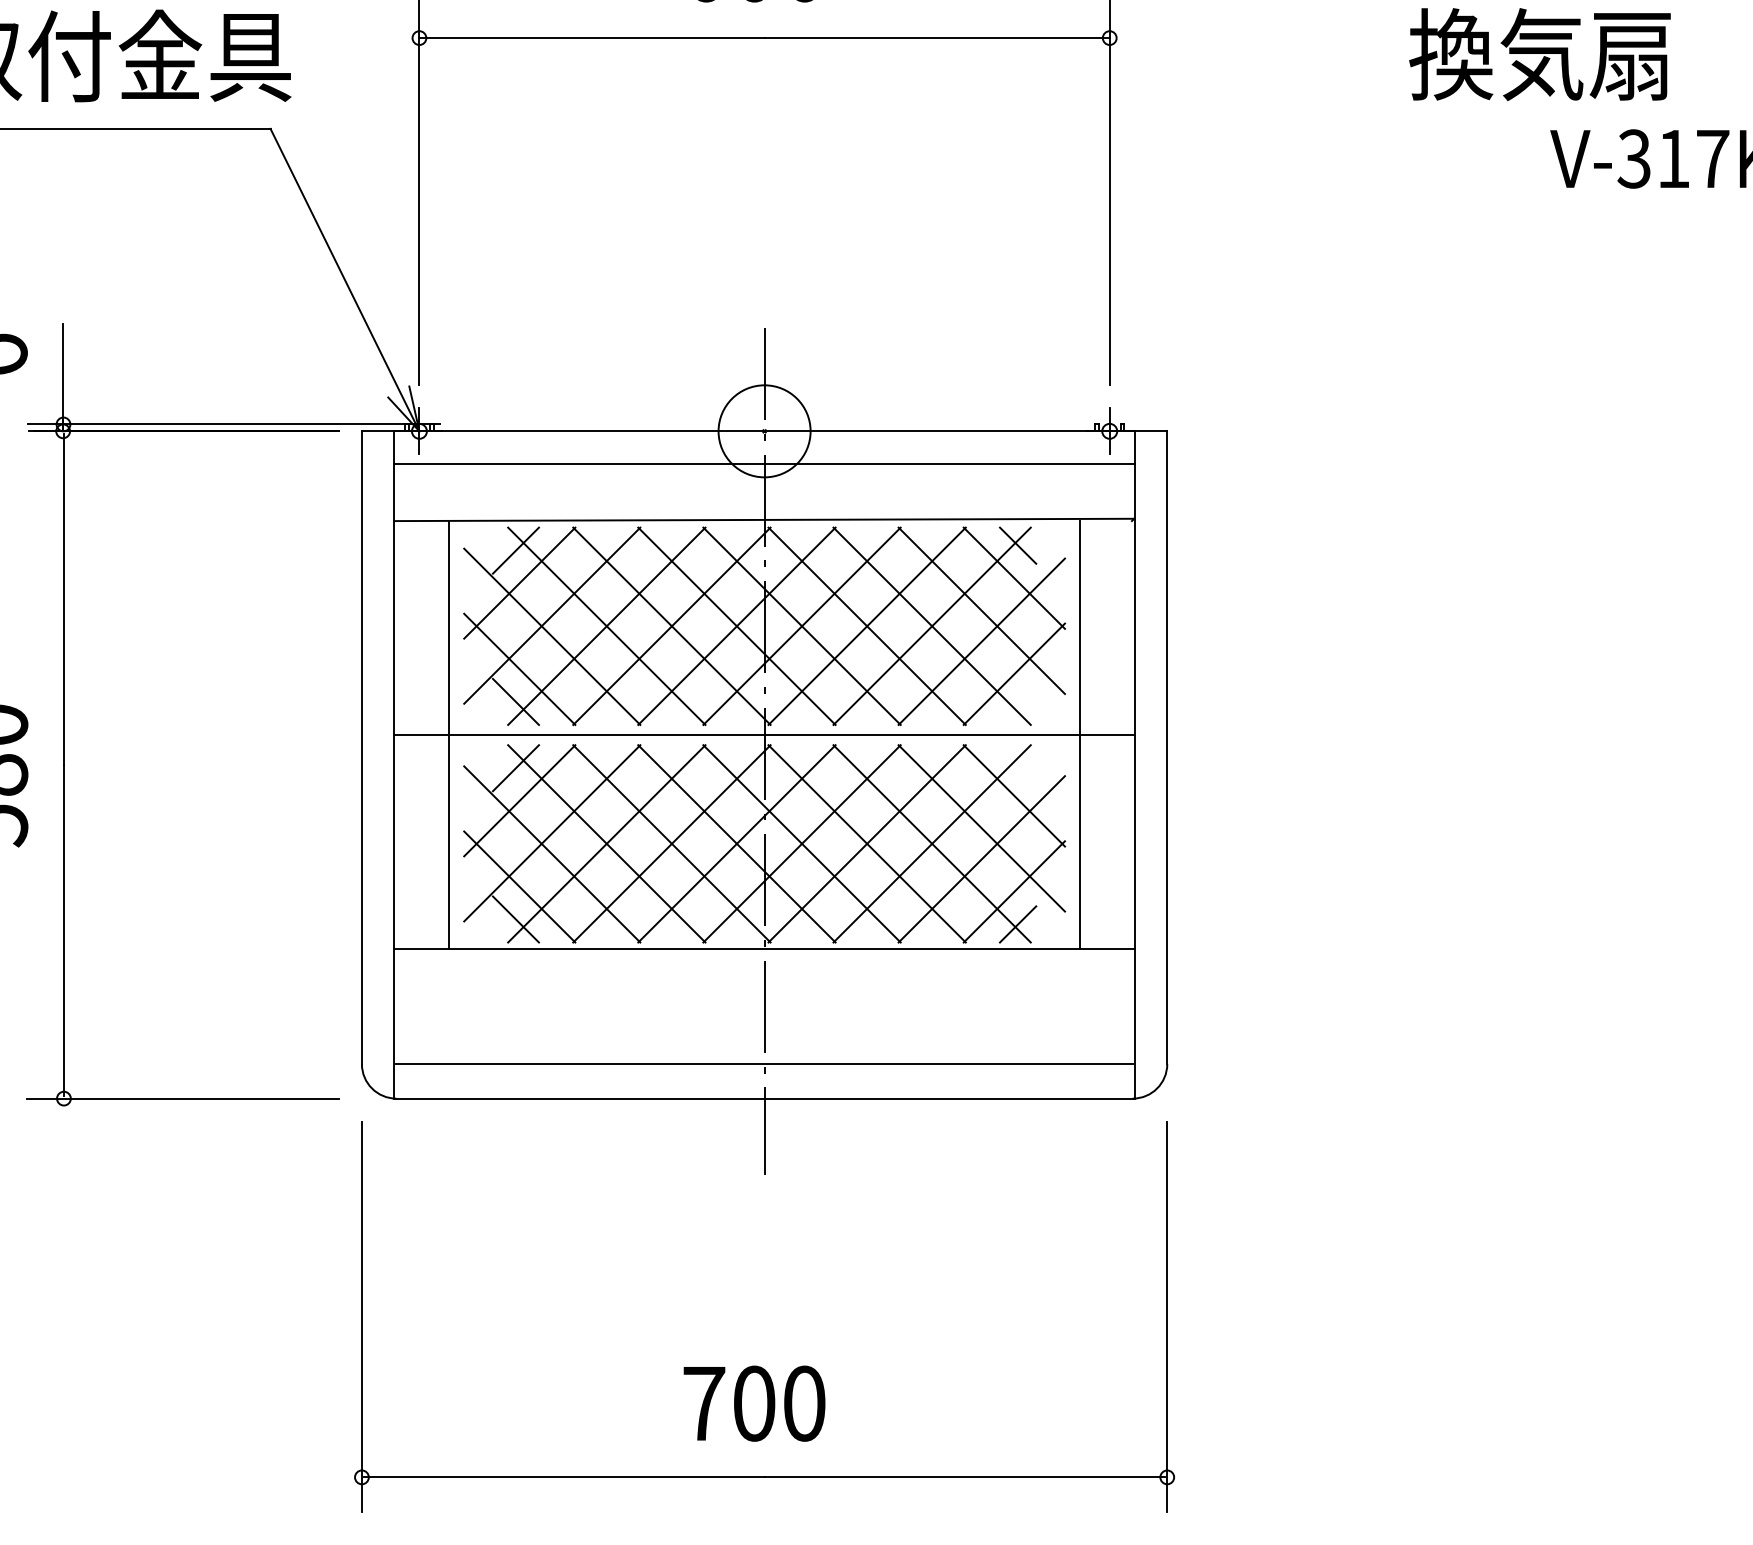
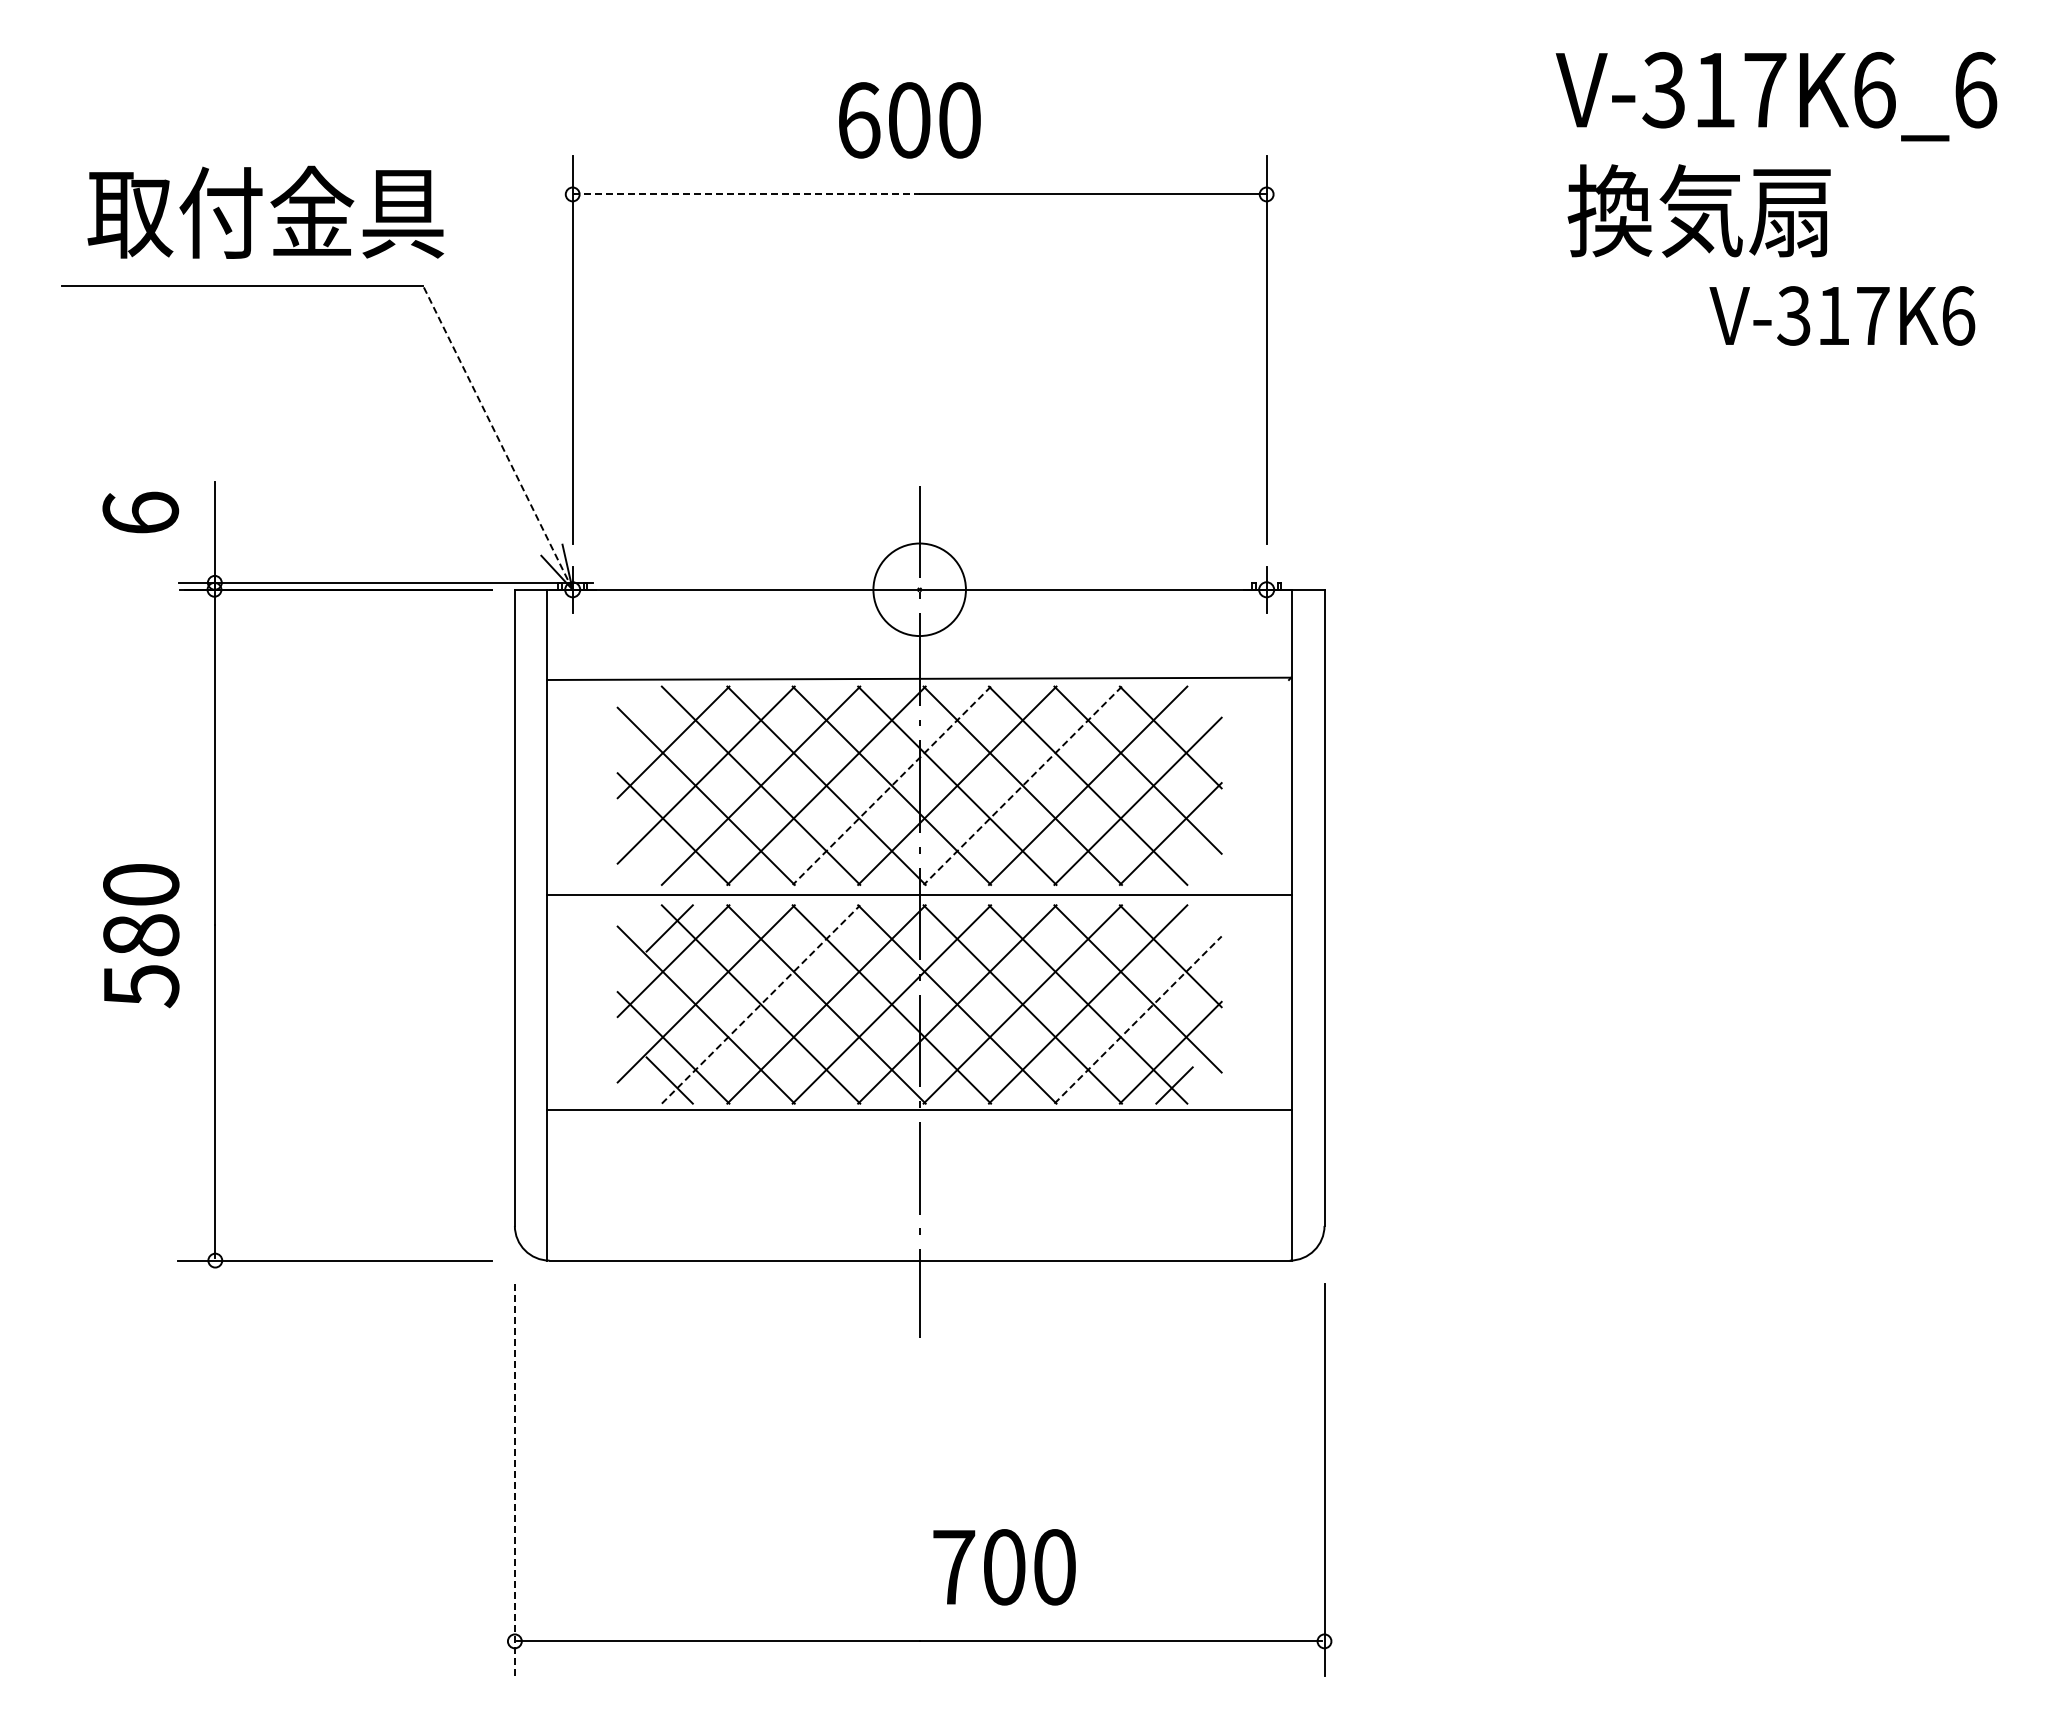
line: (592, 38) -> (746, 194), solid -> dashed
line: (344, 279) -> (497, 437), solid -> dashed
line: (764, 463) -> (919, 622), removed
line: (1018, 545) -> (1174, 704), removed
line: (515, 550) -> (669, 709), removed
line: (736, 627) -> (891, 786), solid -> dashed
line: (866, 627) -> (1022, 786), solid -> dashed
line: (515, 701) -> (669, 861), removed
line: (449, 735) -> (602, 895), removed
line: (1079, 735) -> (1236, 895), removed
line: (607, 843) -> (761, 1004), solid -> dashed
line: (982, 858) -> (1138, 1019), solid -> dashed
line: (764, 1063) -> (919, 1225), removed
line: (361, 1317) -> (514, 1480), solid -> dashed
text: (754, 1403) -> (1004, 1567), moved

